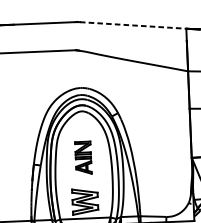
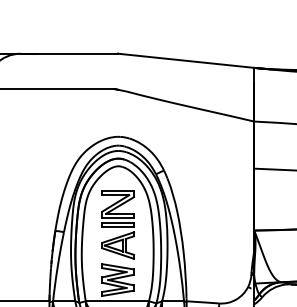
line: (133, 25) -> (188, 61), dashed -> solid
part: (82, 157) -> (117, 224), size x1.67

